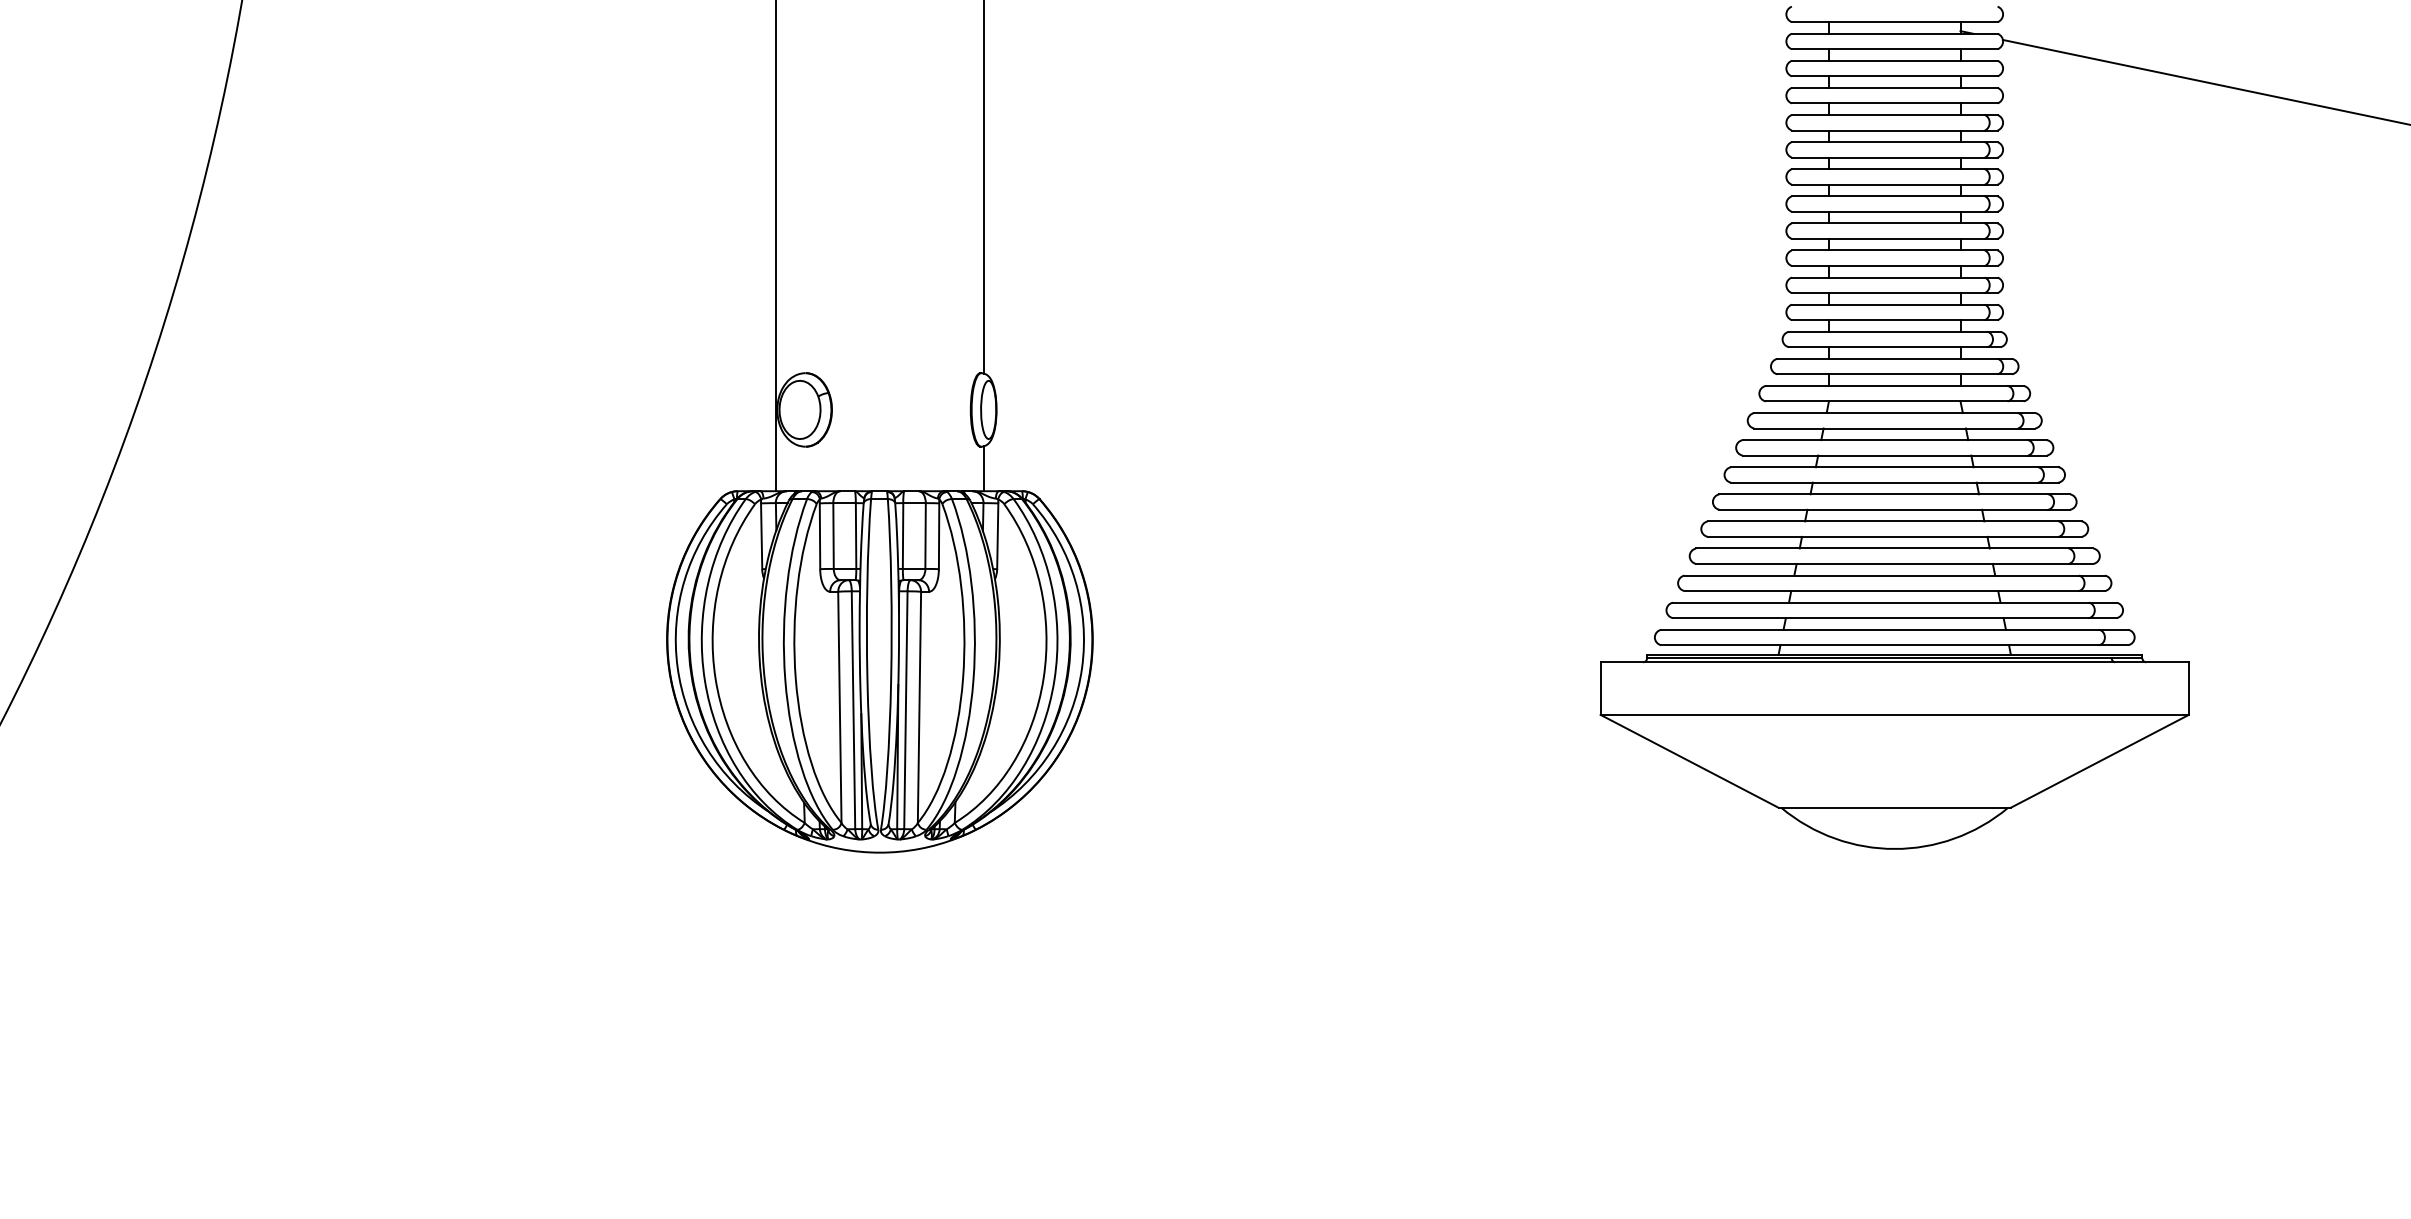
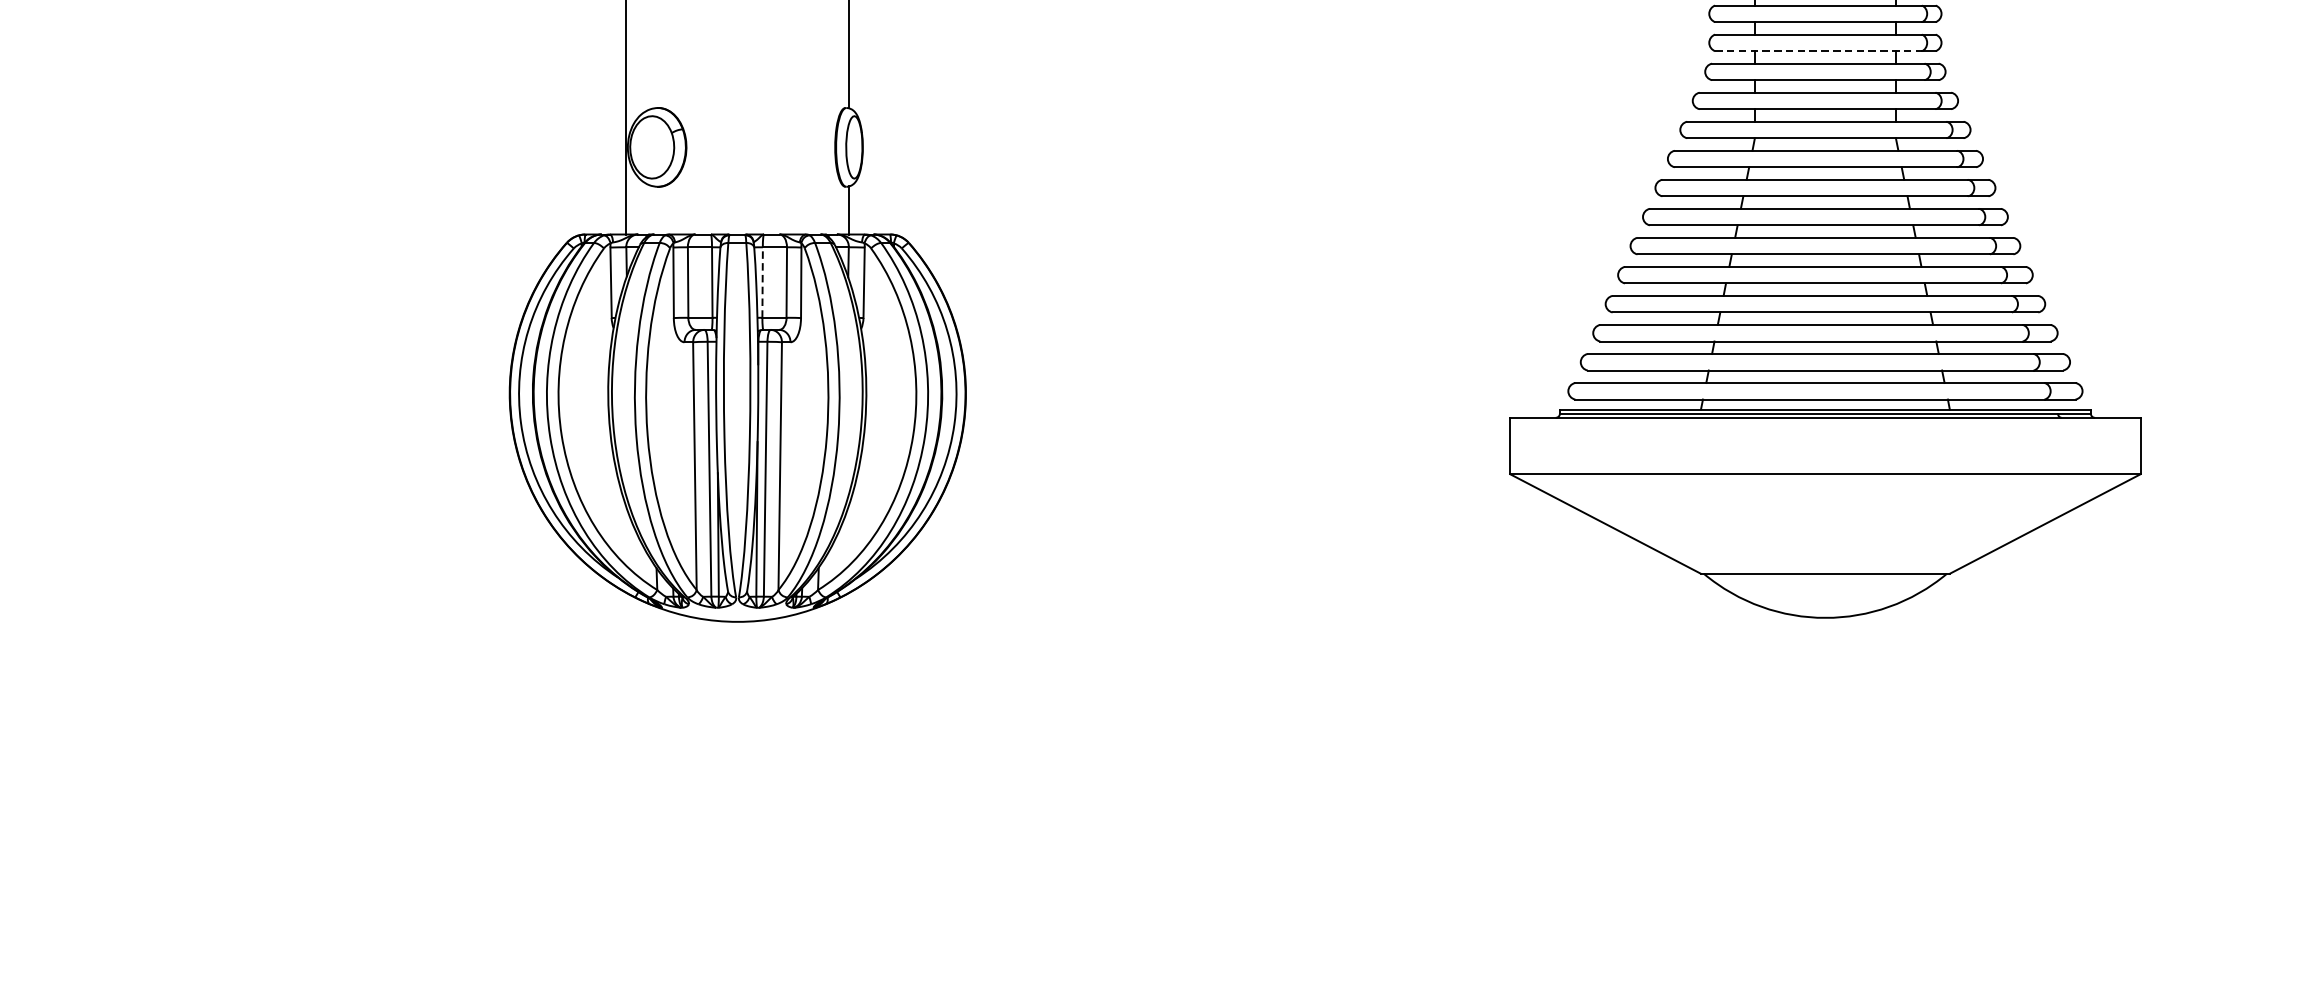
line: (1888, 320) -> (1818, 51), solid -> dashed
line: (903, 536) -> (763, 283), solid -> dashed

